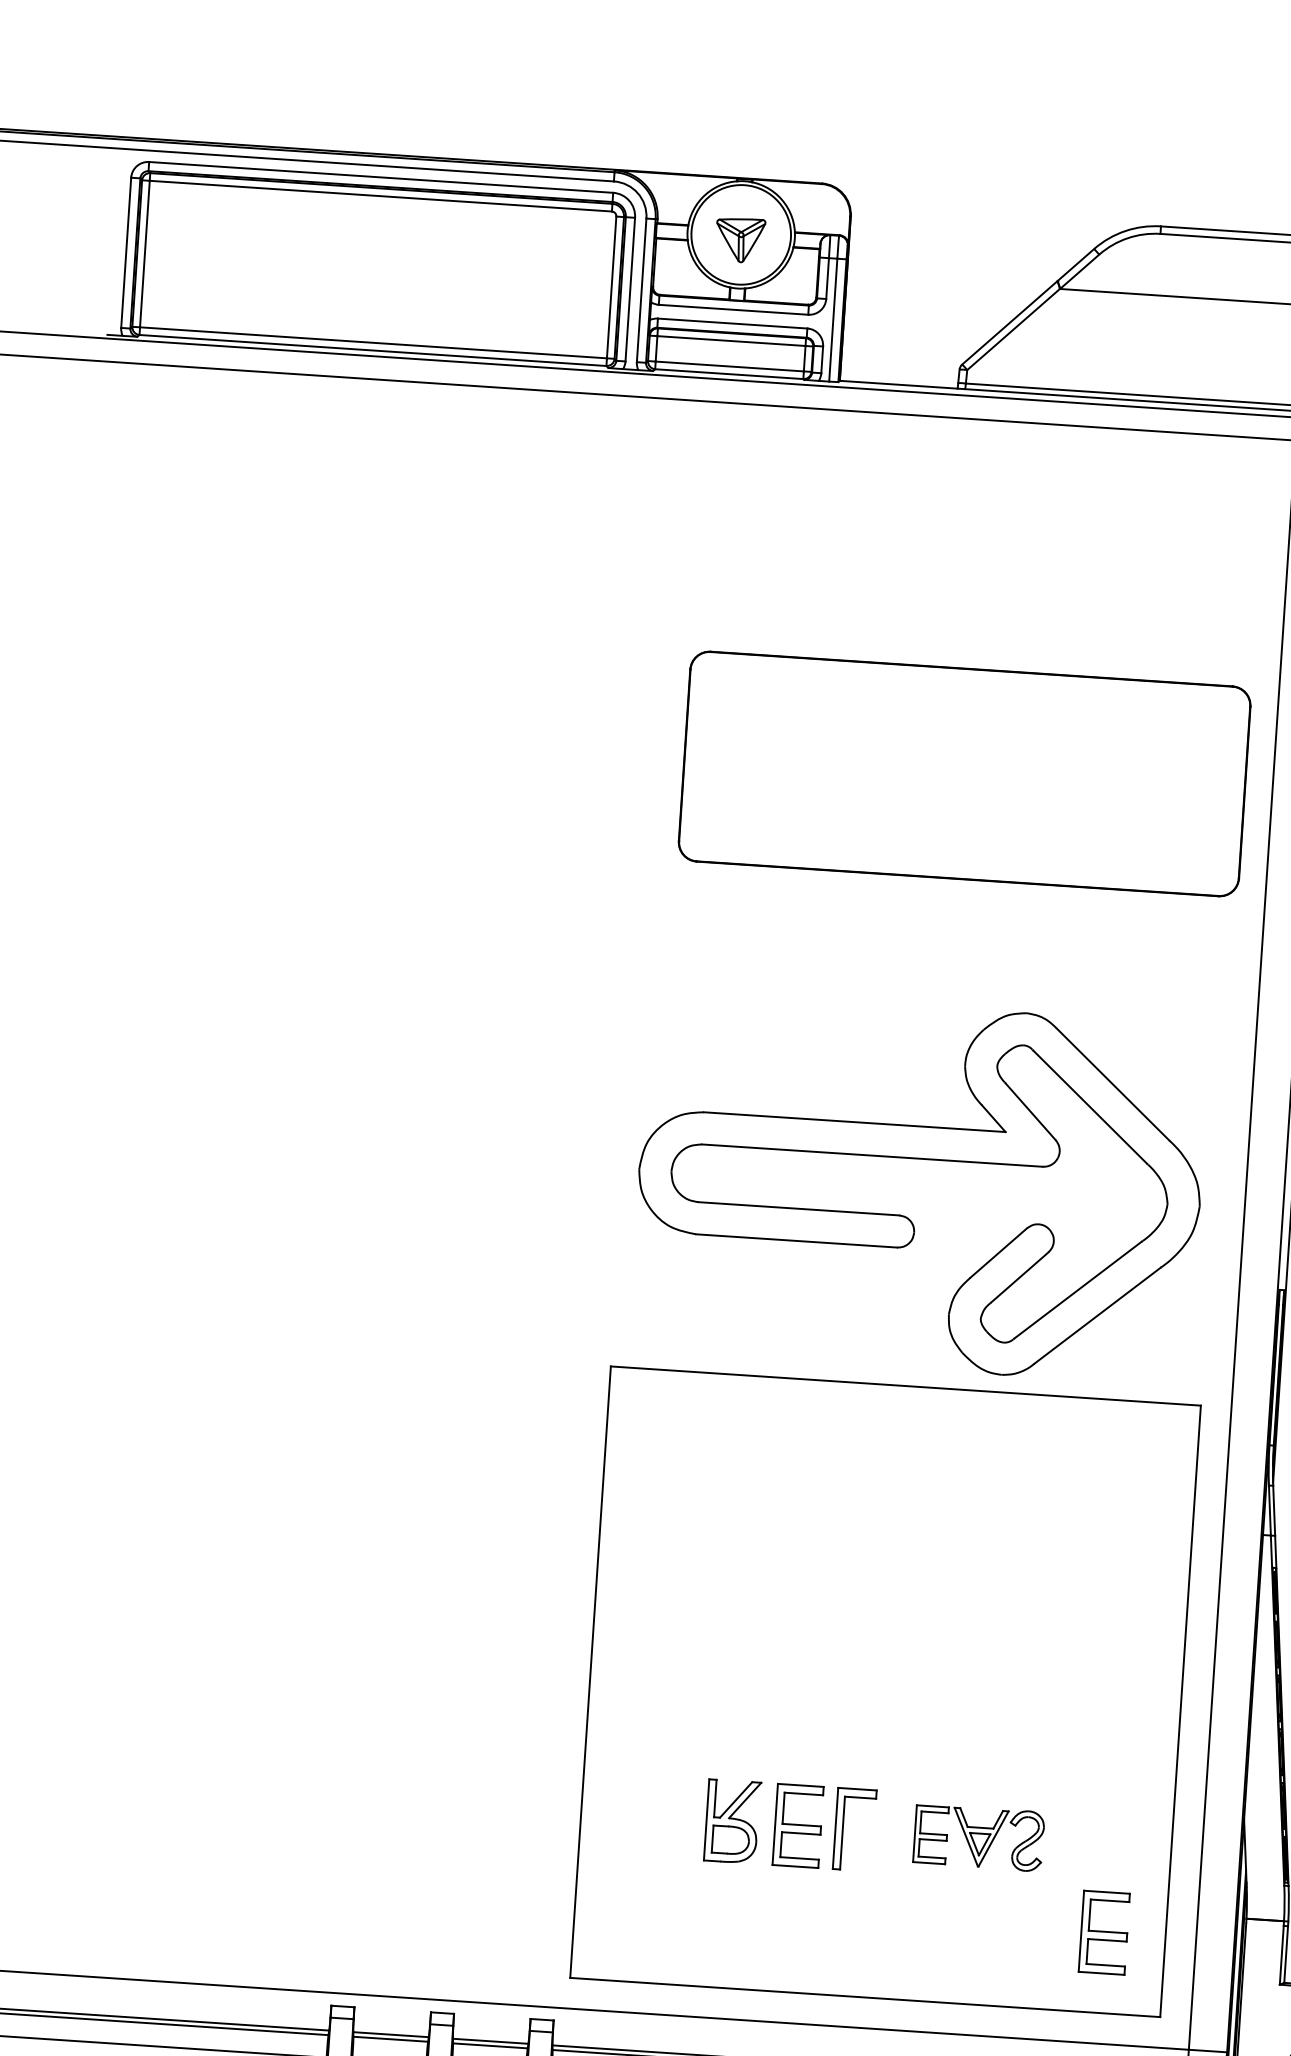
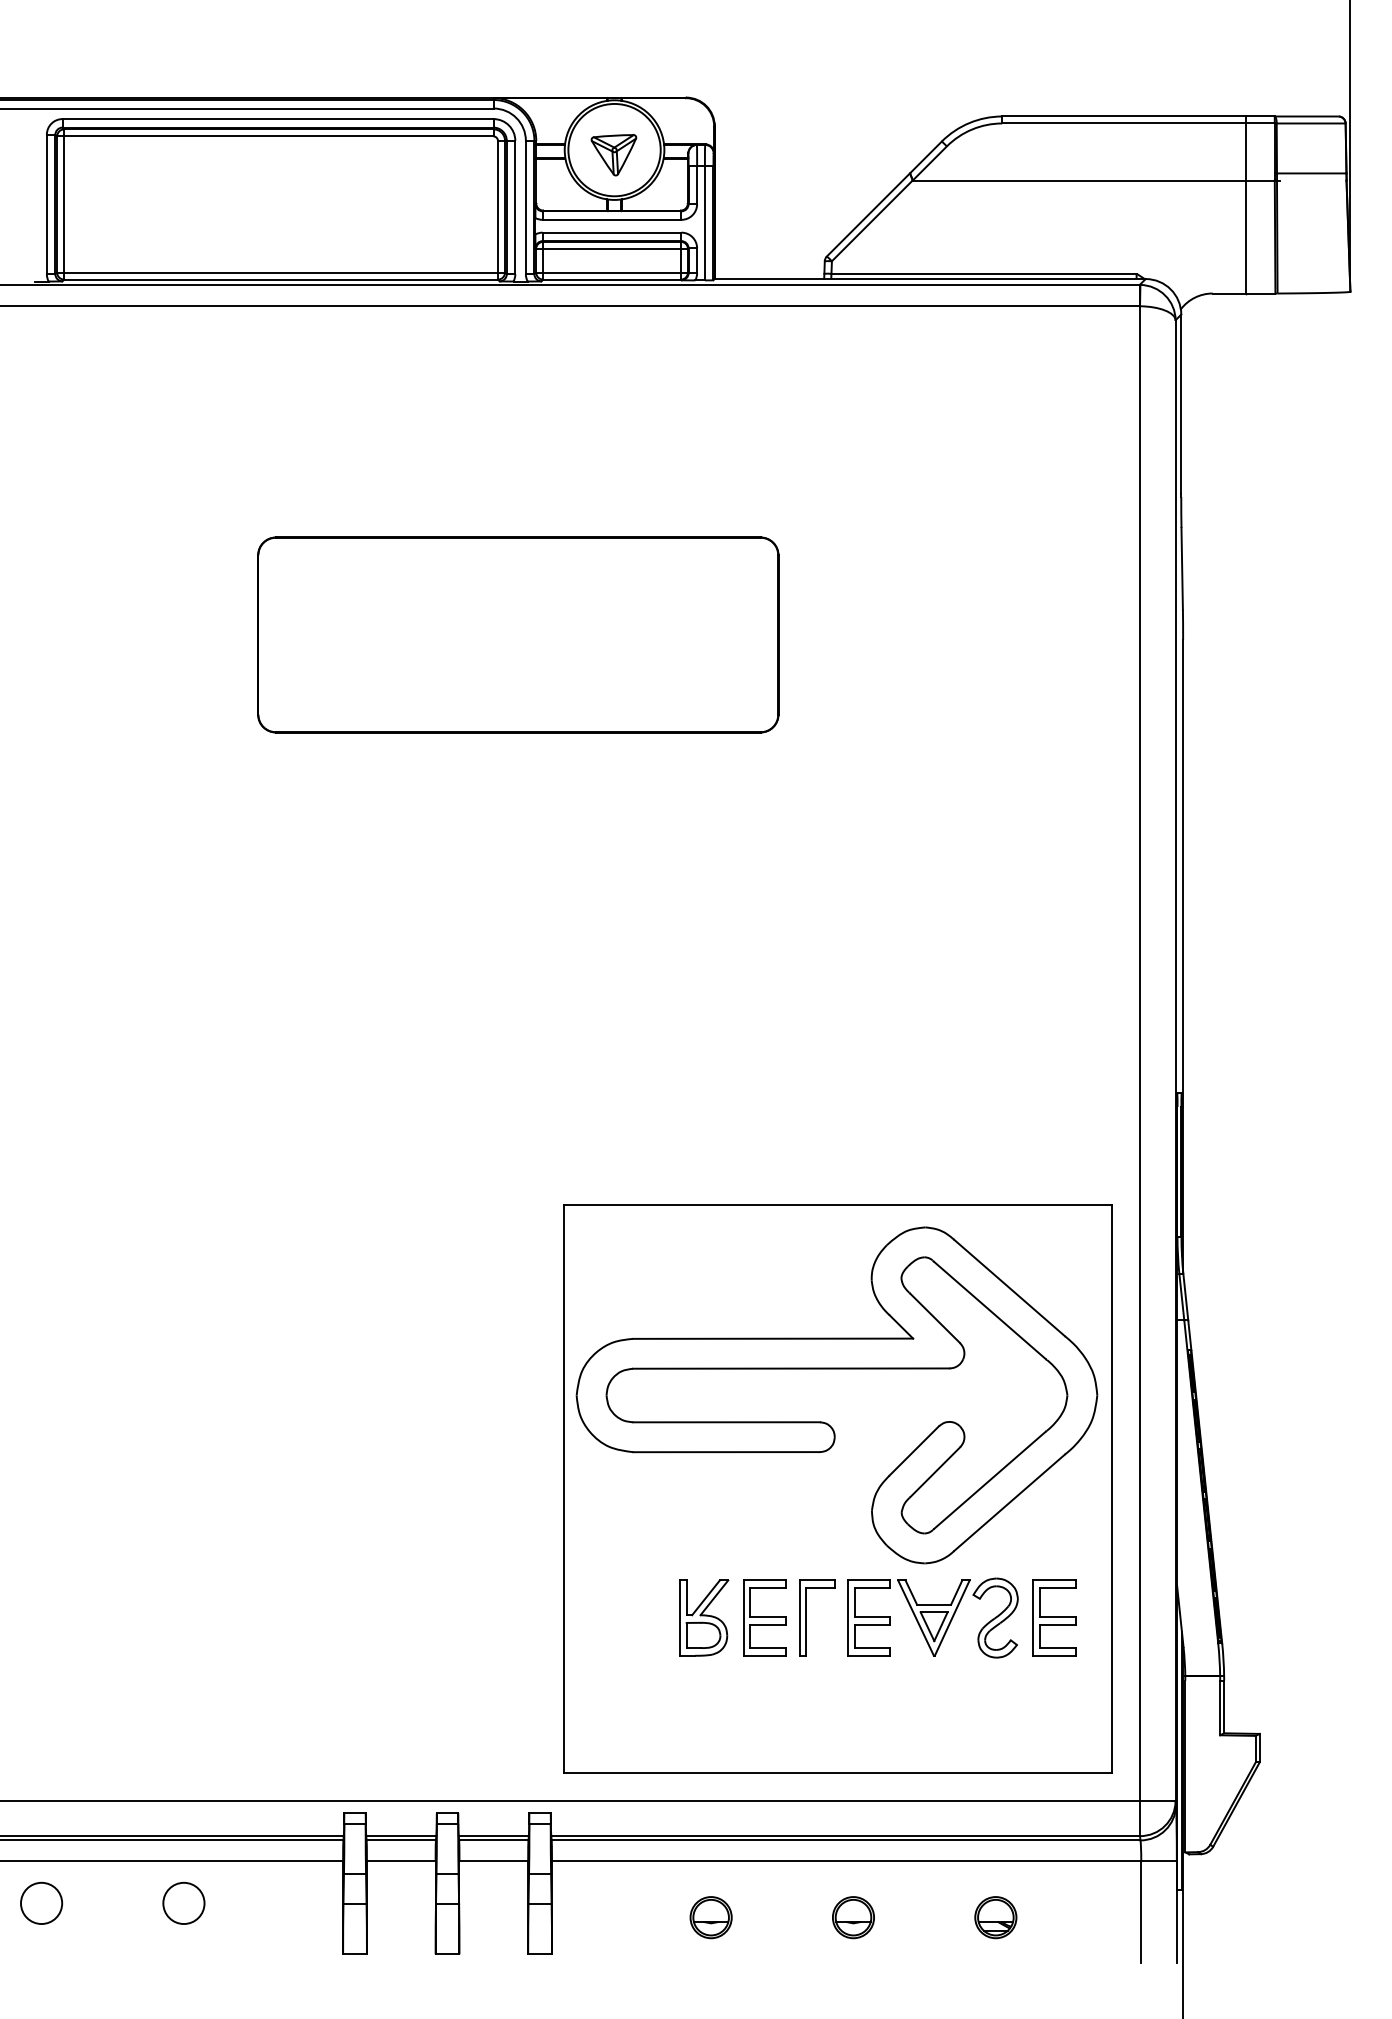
part: (964, 773) -> (518, 634), moved
part: (920, 1159) -> (836, 1369), moved
part: (978, 1837) -> (932, 1617), size x1.43
part: (1104, 1932) -> (1054, 1617), moved

